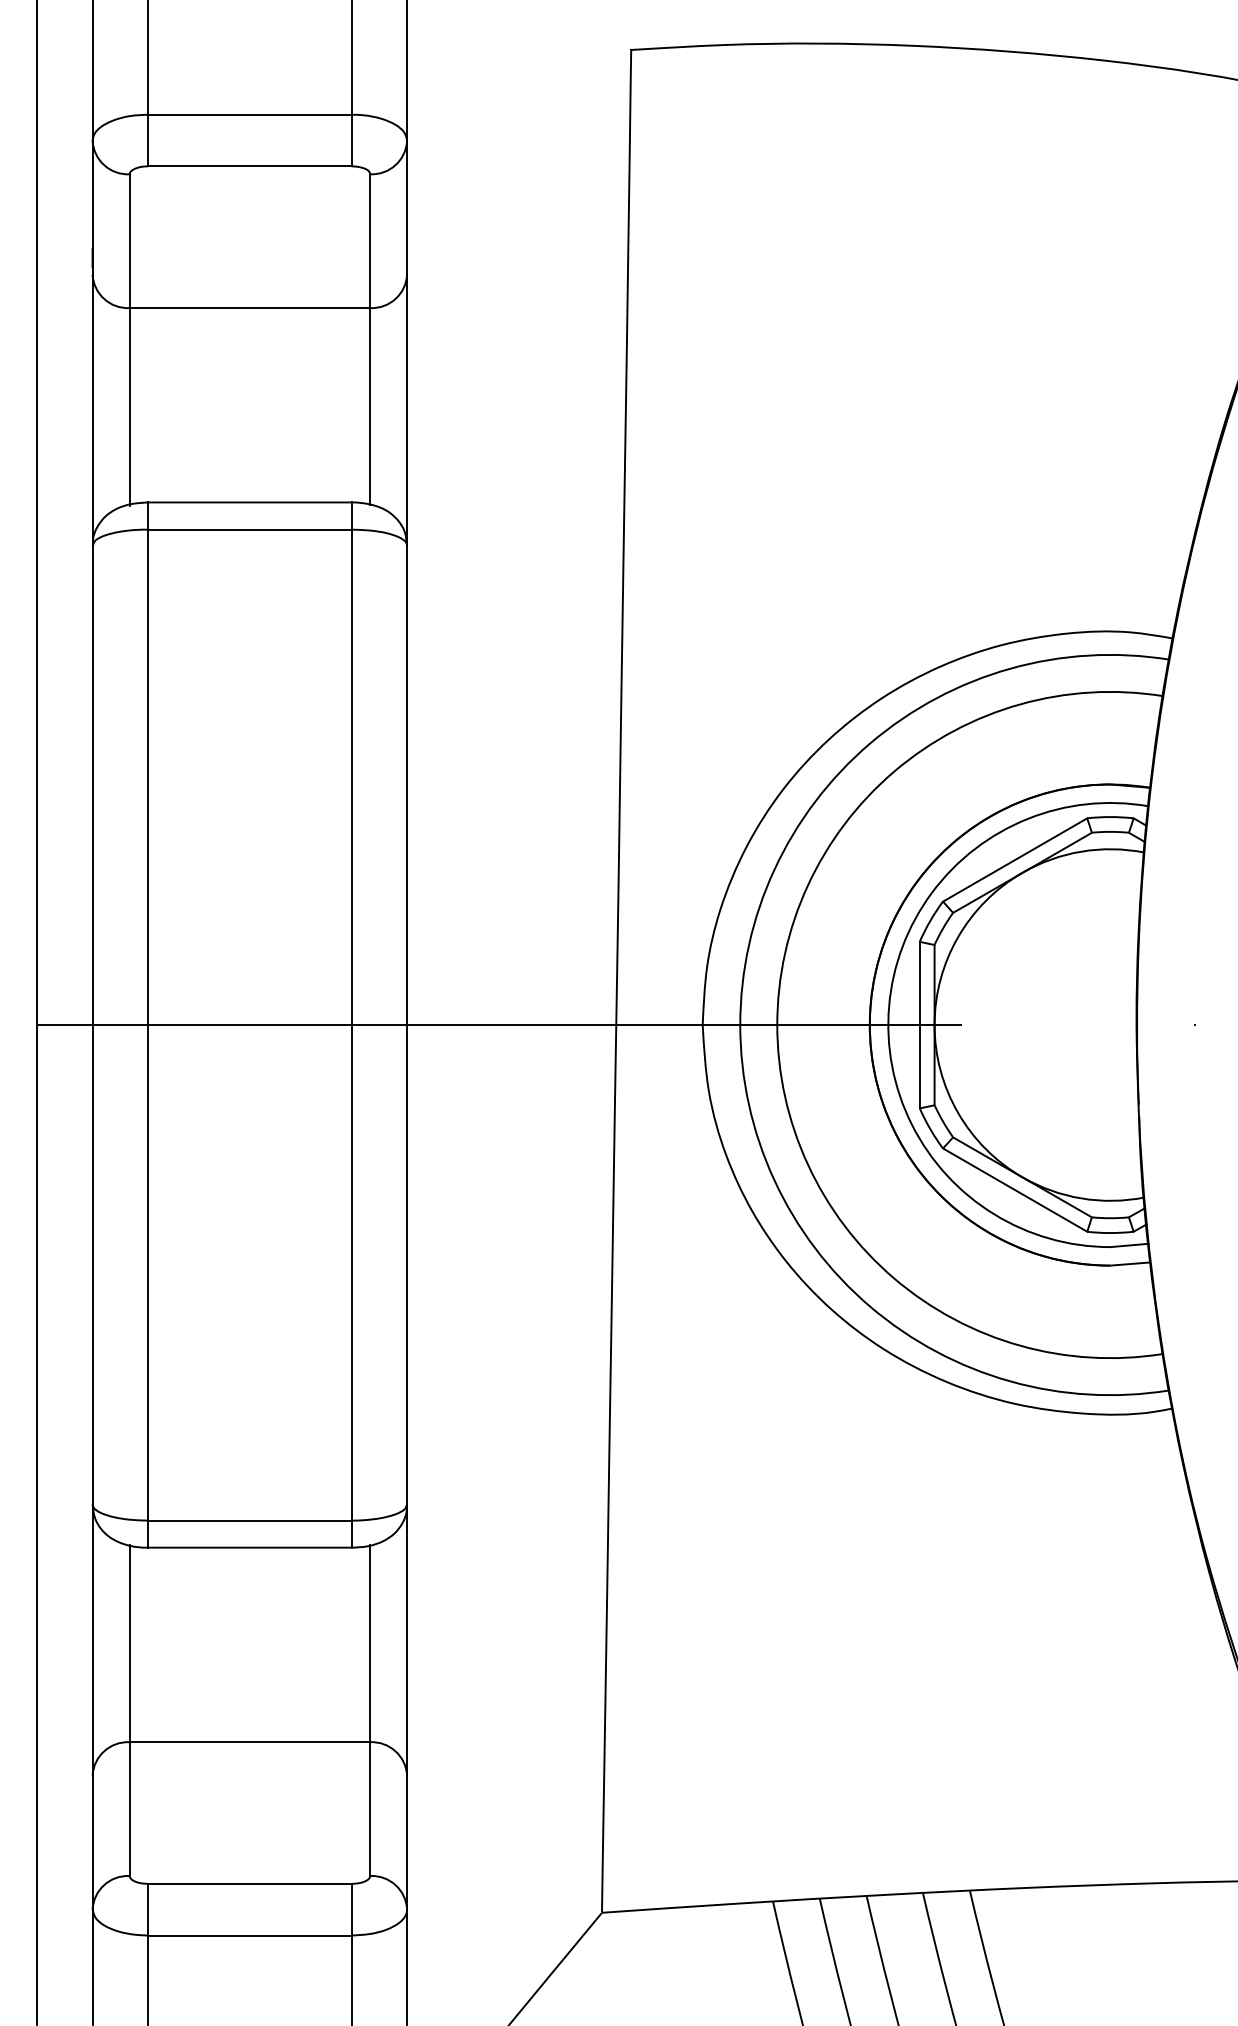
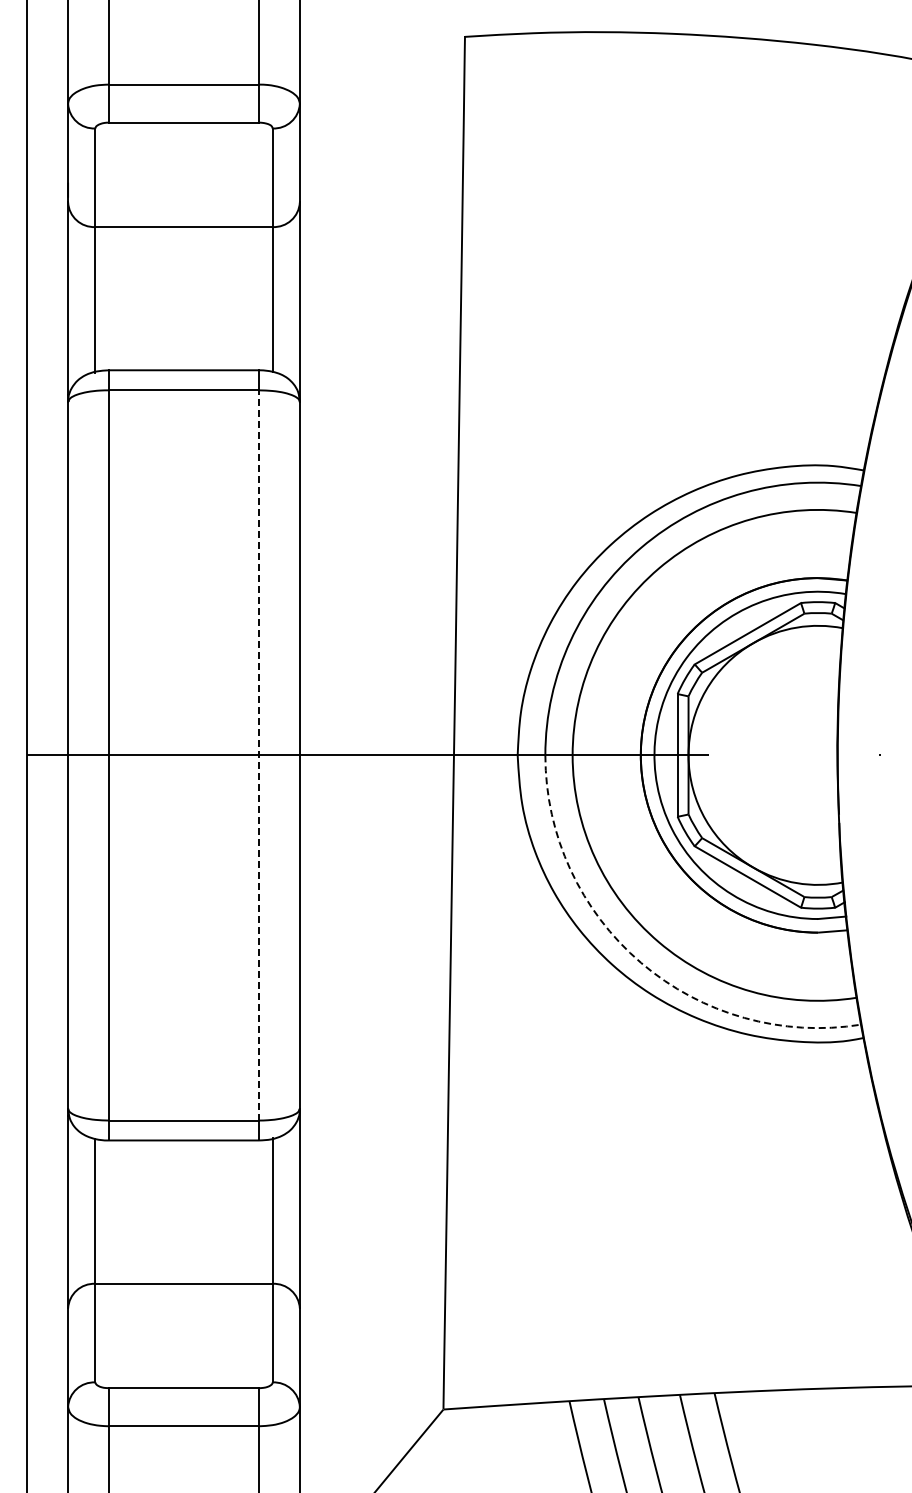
line: (352, 1023) -> (259, 754), solid -> dashed
arc: (870, 1306) -> (641, 962), solid -> dashed

